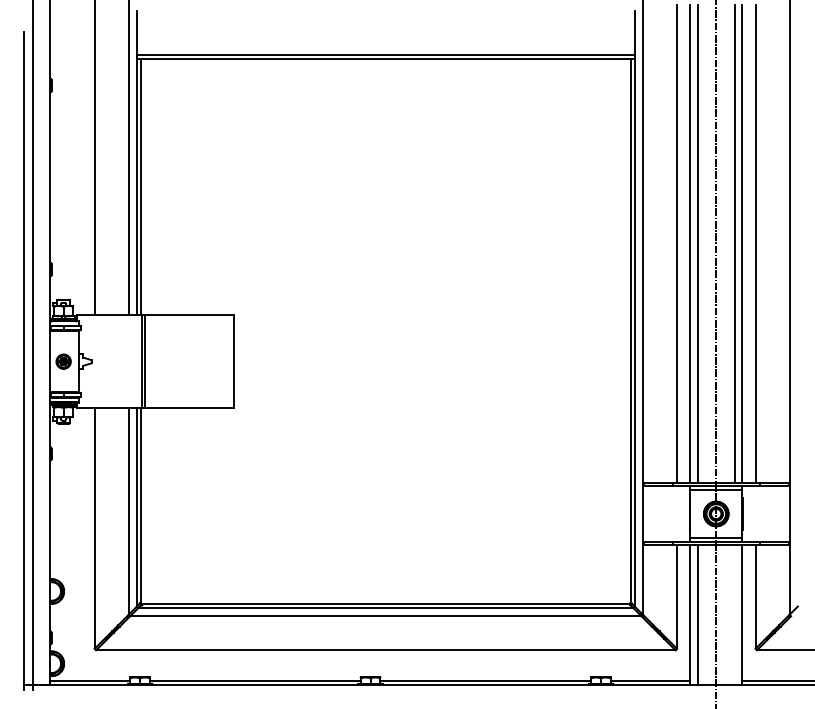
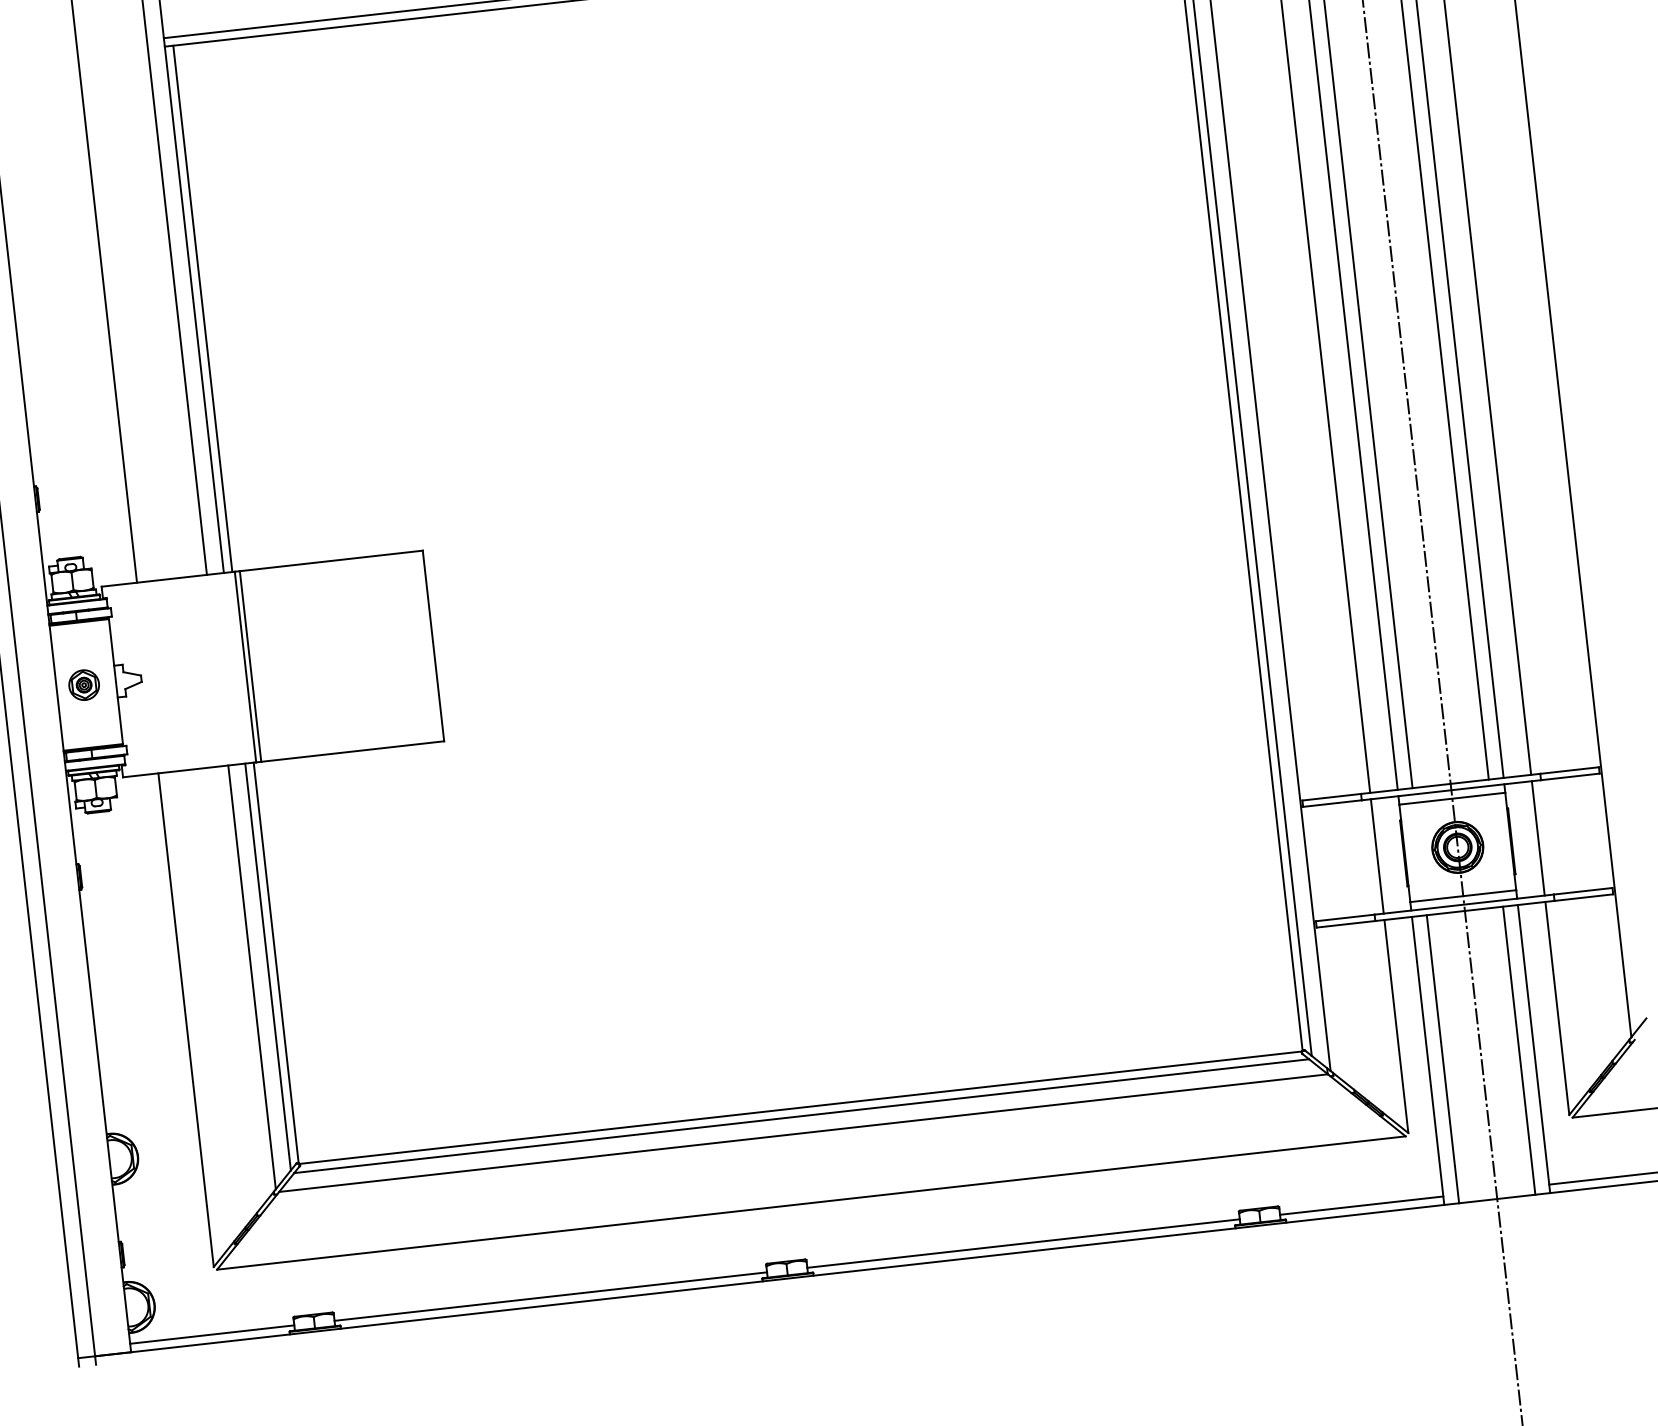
line: (677, 513) -> (1378, 855), added
line: (755, 513) -> (1538, 837), added
line: (734, 615) -> (1518, 1051), added

